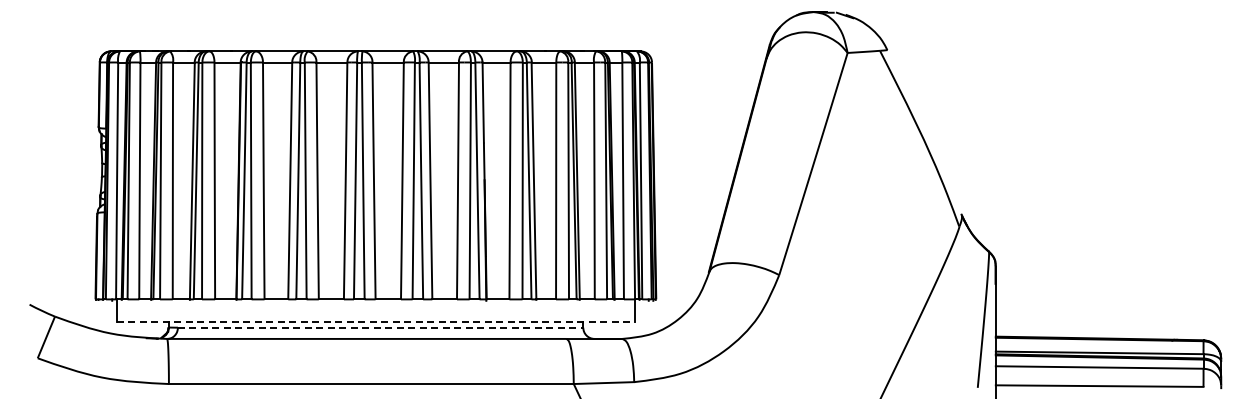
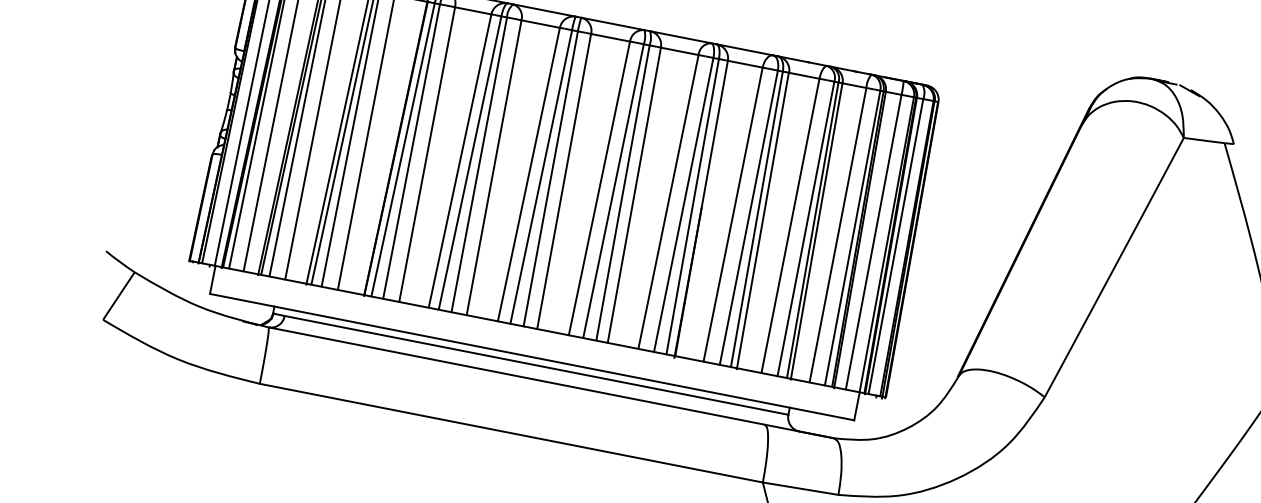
line: (376, 321) -> (532, 356), dashed -> solid
line: (380, 327) -> (536, 365), dashed -> solid

